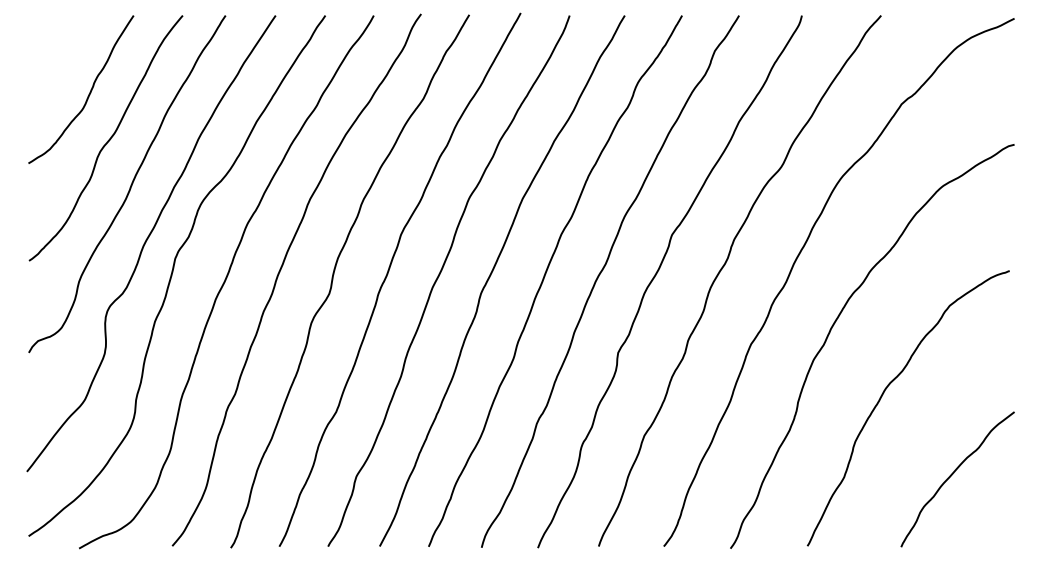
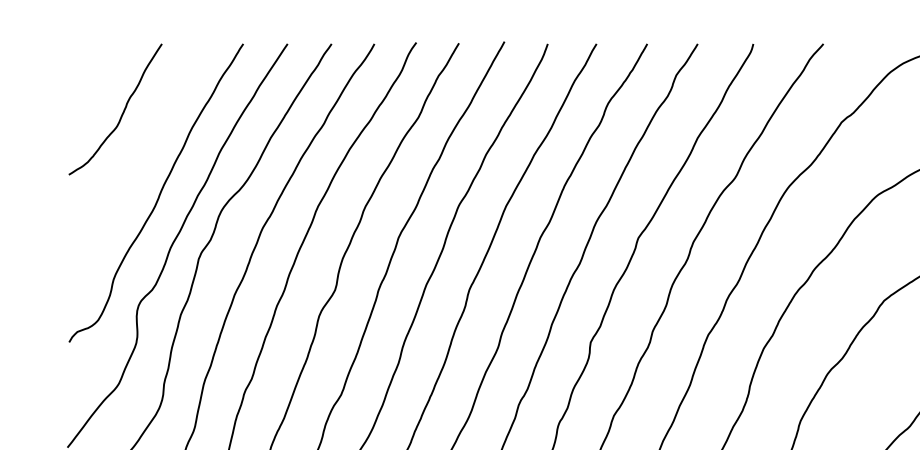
curve: (107, 140) -> (138, 154), removed

